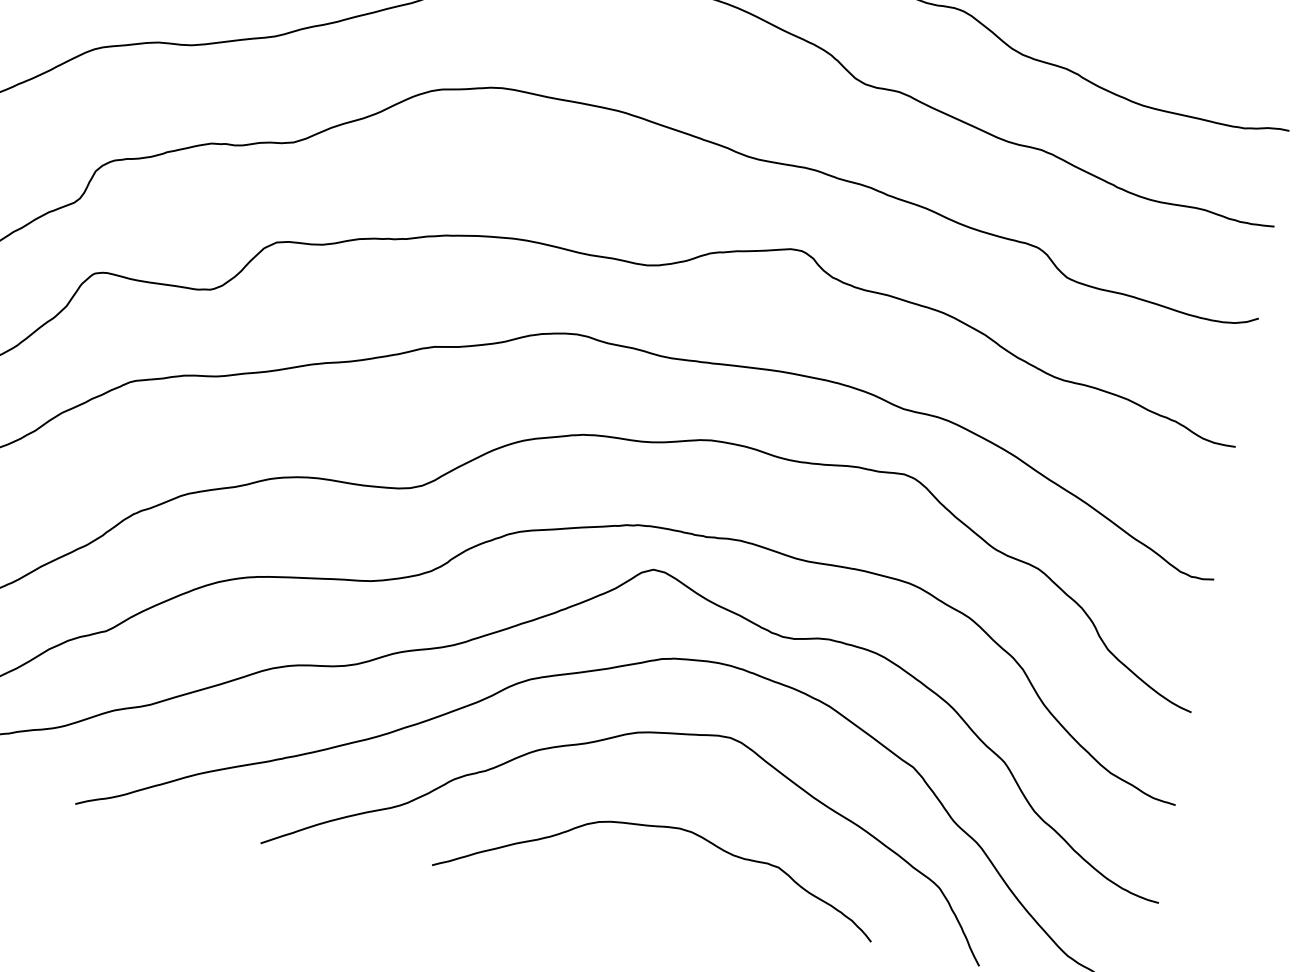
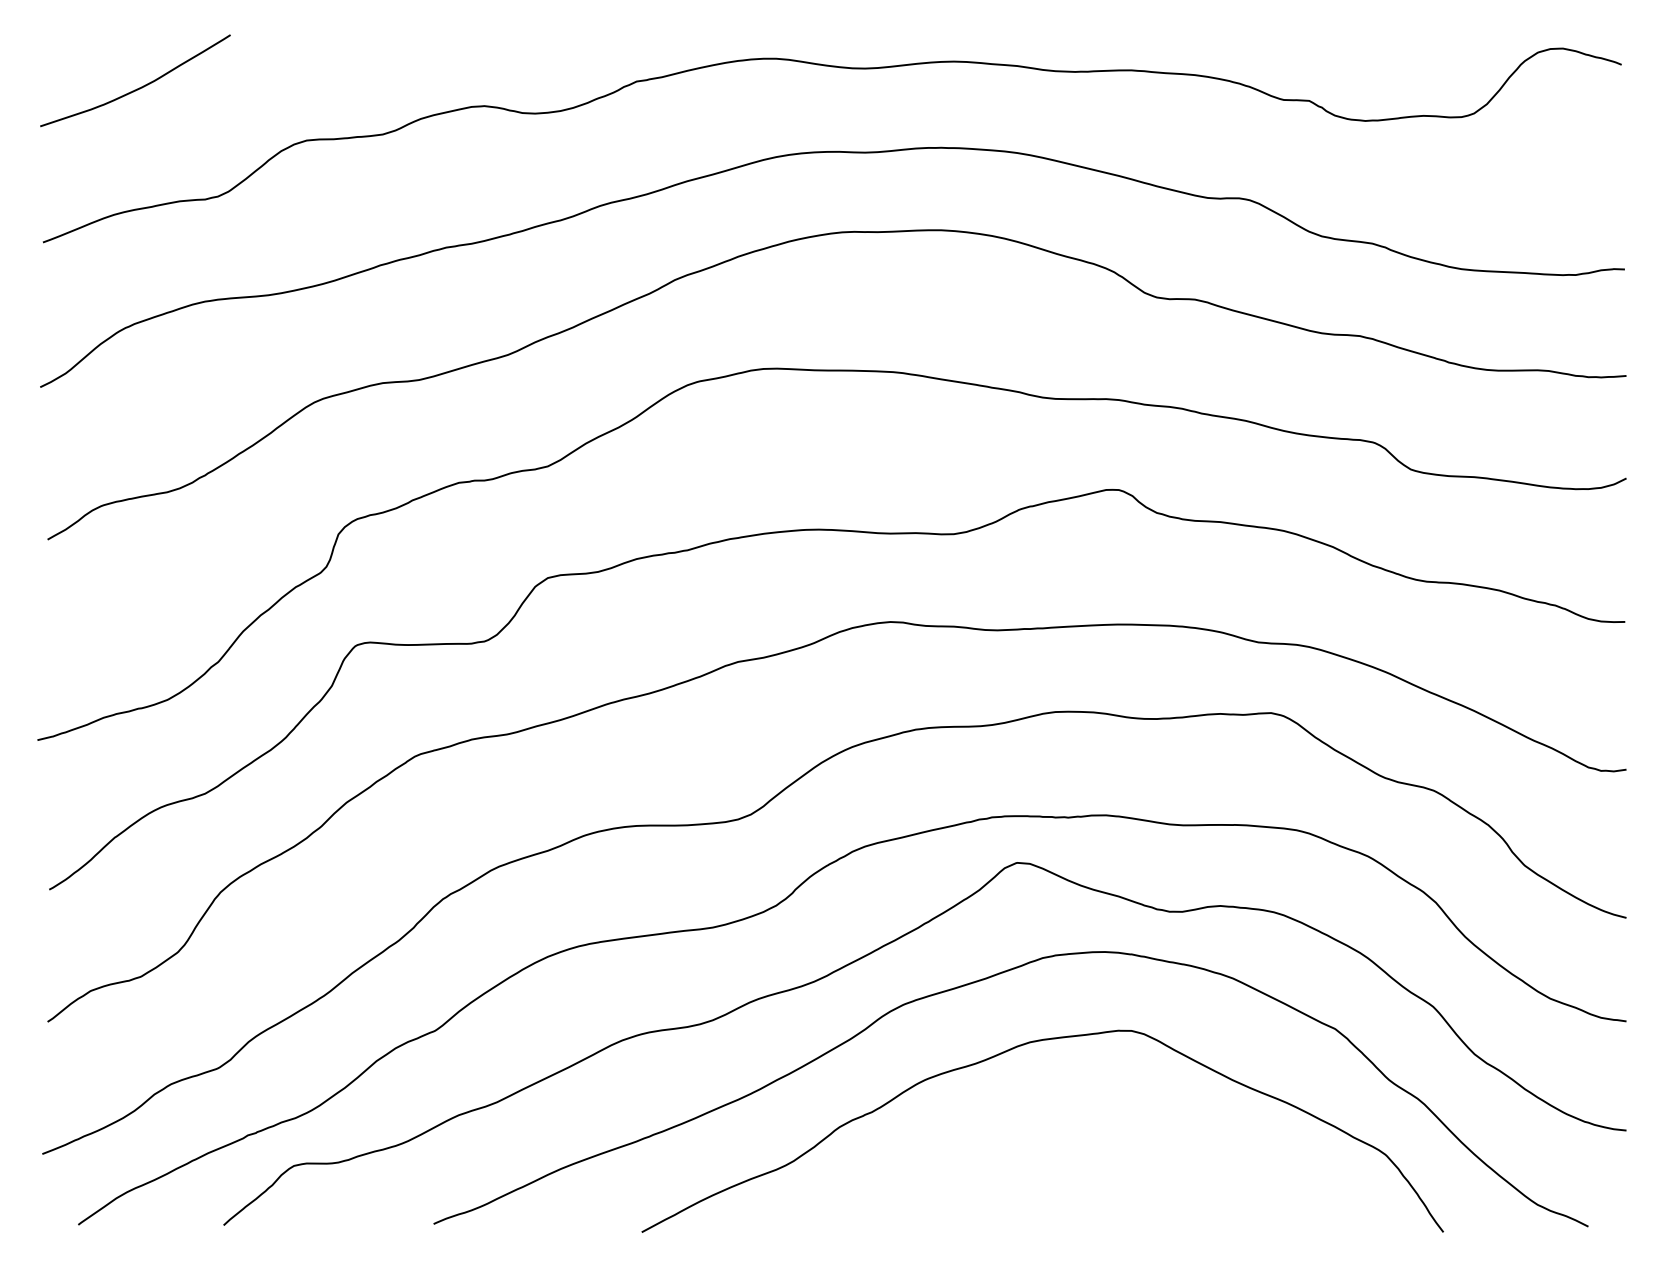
curve: (657, 827) -> (1069, 1141), removed

